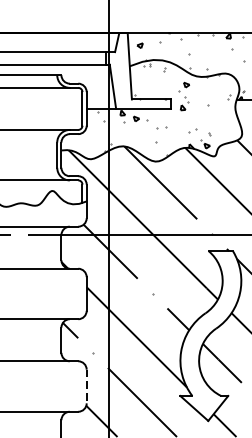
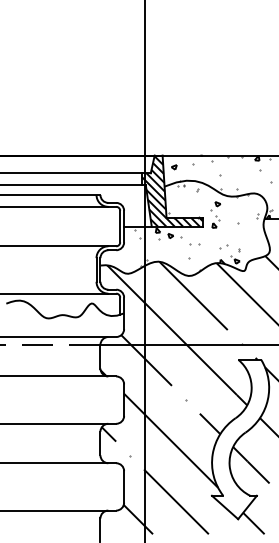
hatch: (138, 70) -> (172, 190), added
line: (87, 386) -> (124, 486), dashed -> solid

